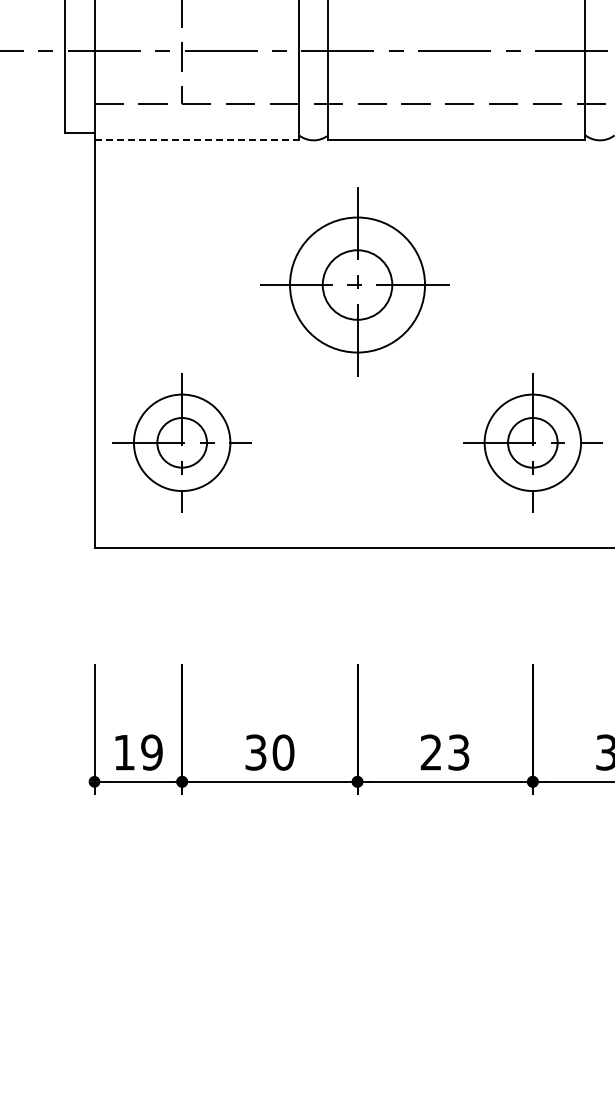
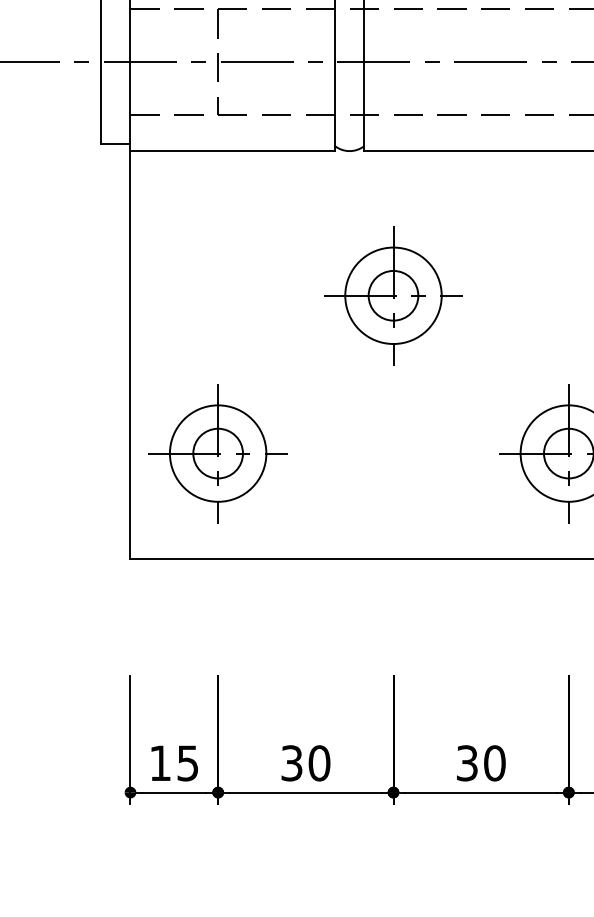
line: (197, 140) -> (233, 151), dashed -> solid
part: (357, 284) -> (393, 295), size x0.71
text: (151, 752) -> (187, 763), 19 -> 15
text: (444, 752) -> (480, 763), 23 -> 30

